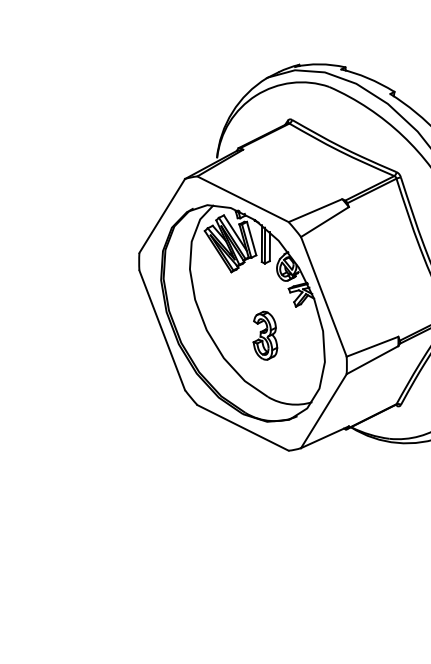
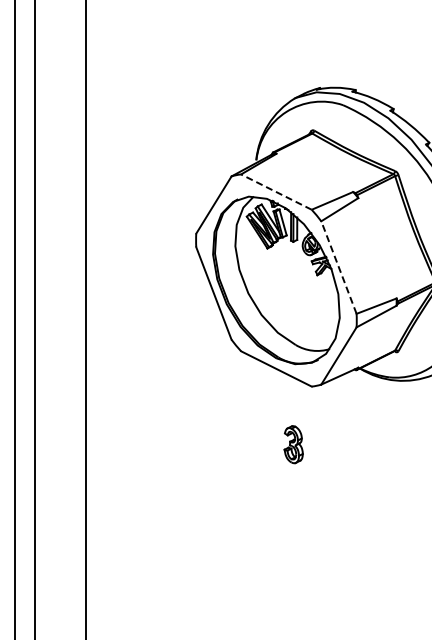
line: (241, 198) -> (275, 191), solid -> dashed
line: (323, 296) -> (338, 267), solid -> dashed
part: (265, 335) -> (293, 444), moved

